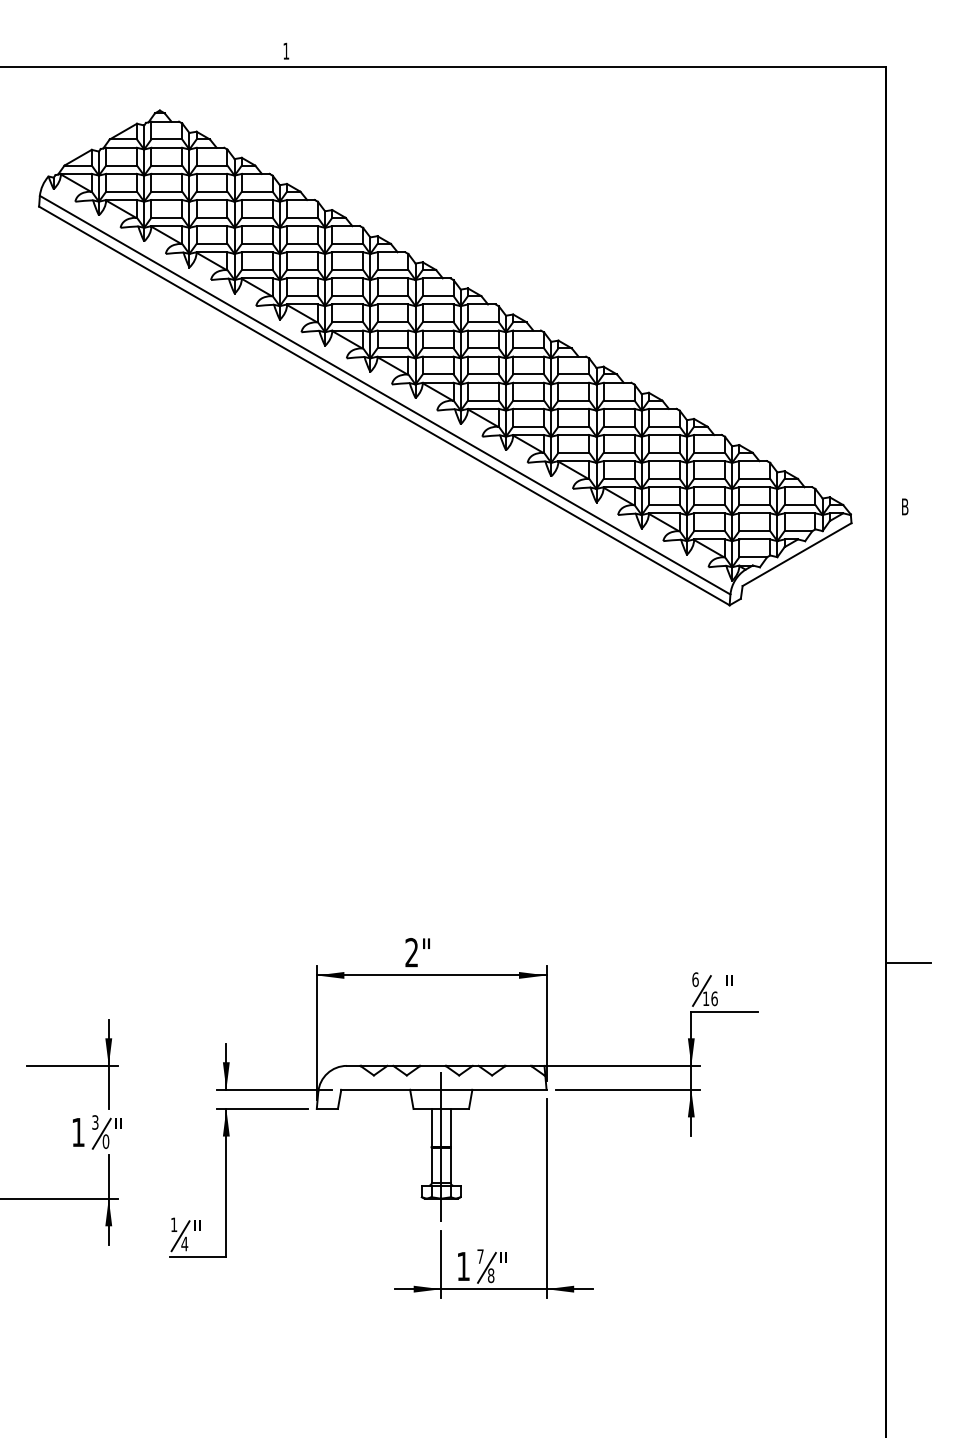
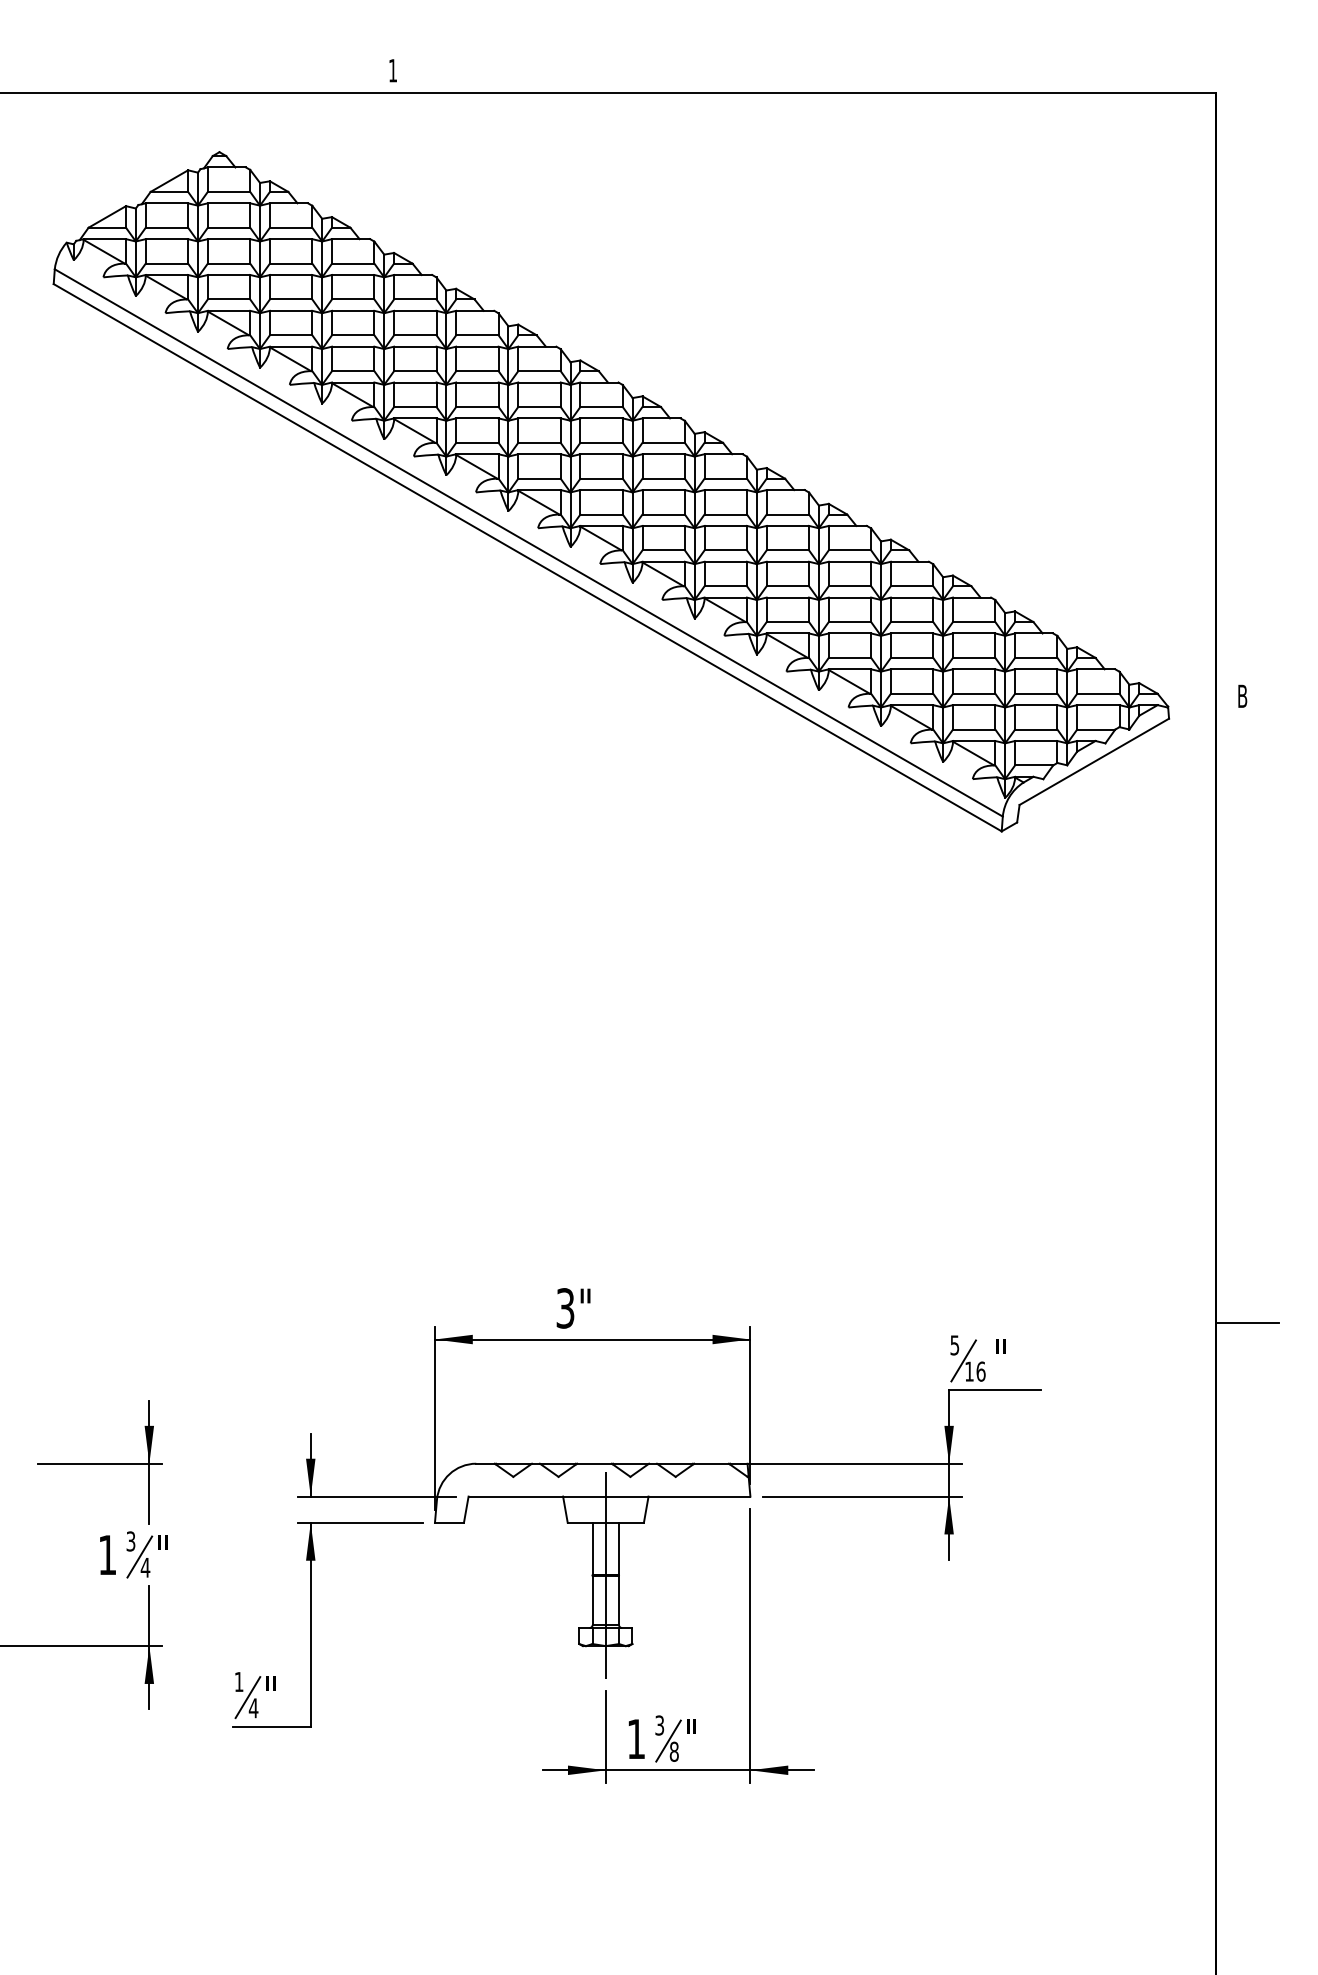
text: (411, 952) -> (565, 1308), 2" -> 3"
text: (695, 979) -> (954, 1345), 6 -> 5
text: (105, 1141) -> (145, 1567), 0 -> 4
text: (480, 1256) -> (659, 1725), 7 -> 3

